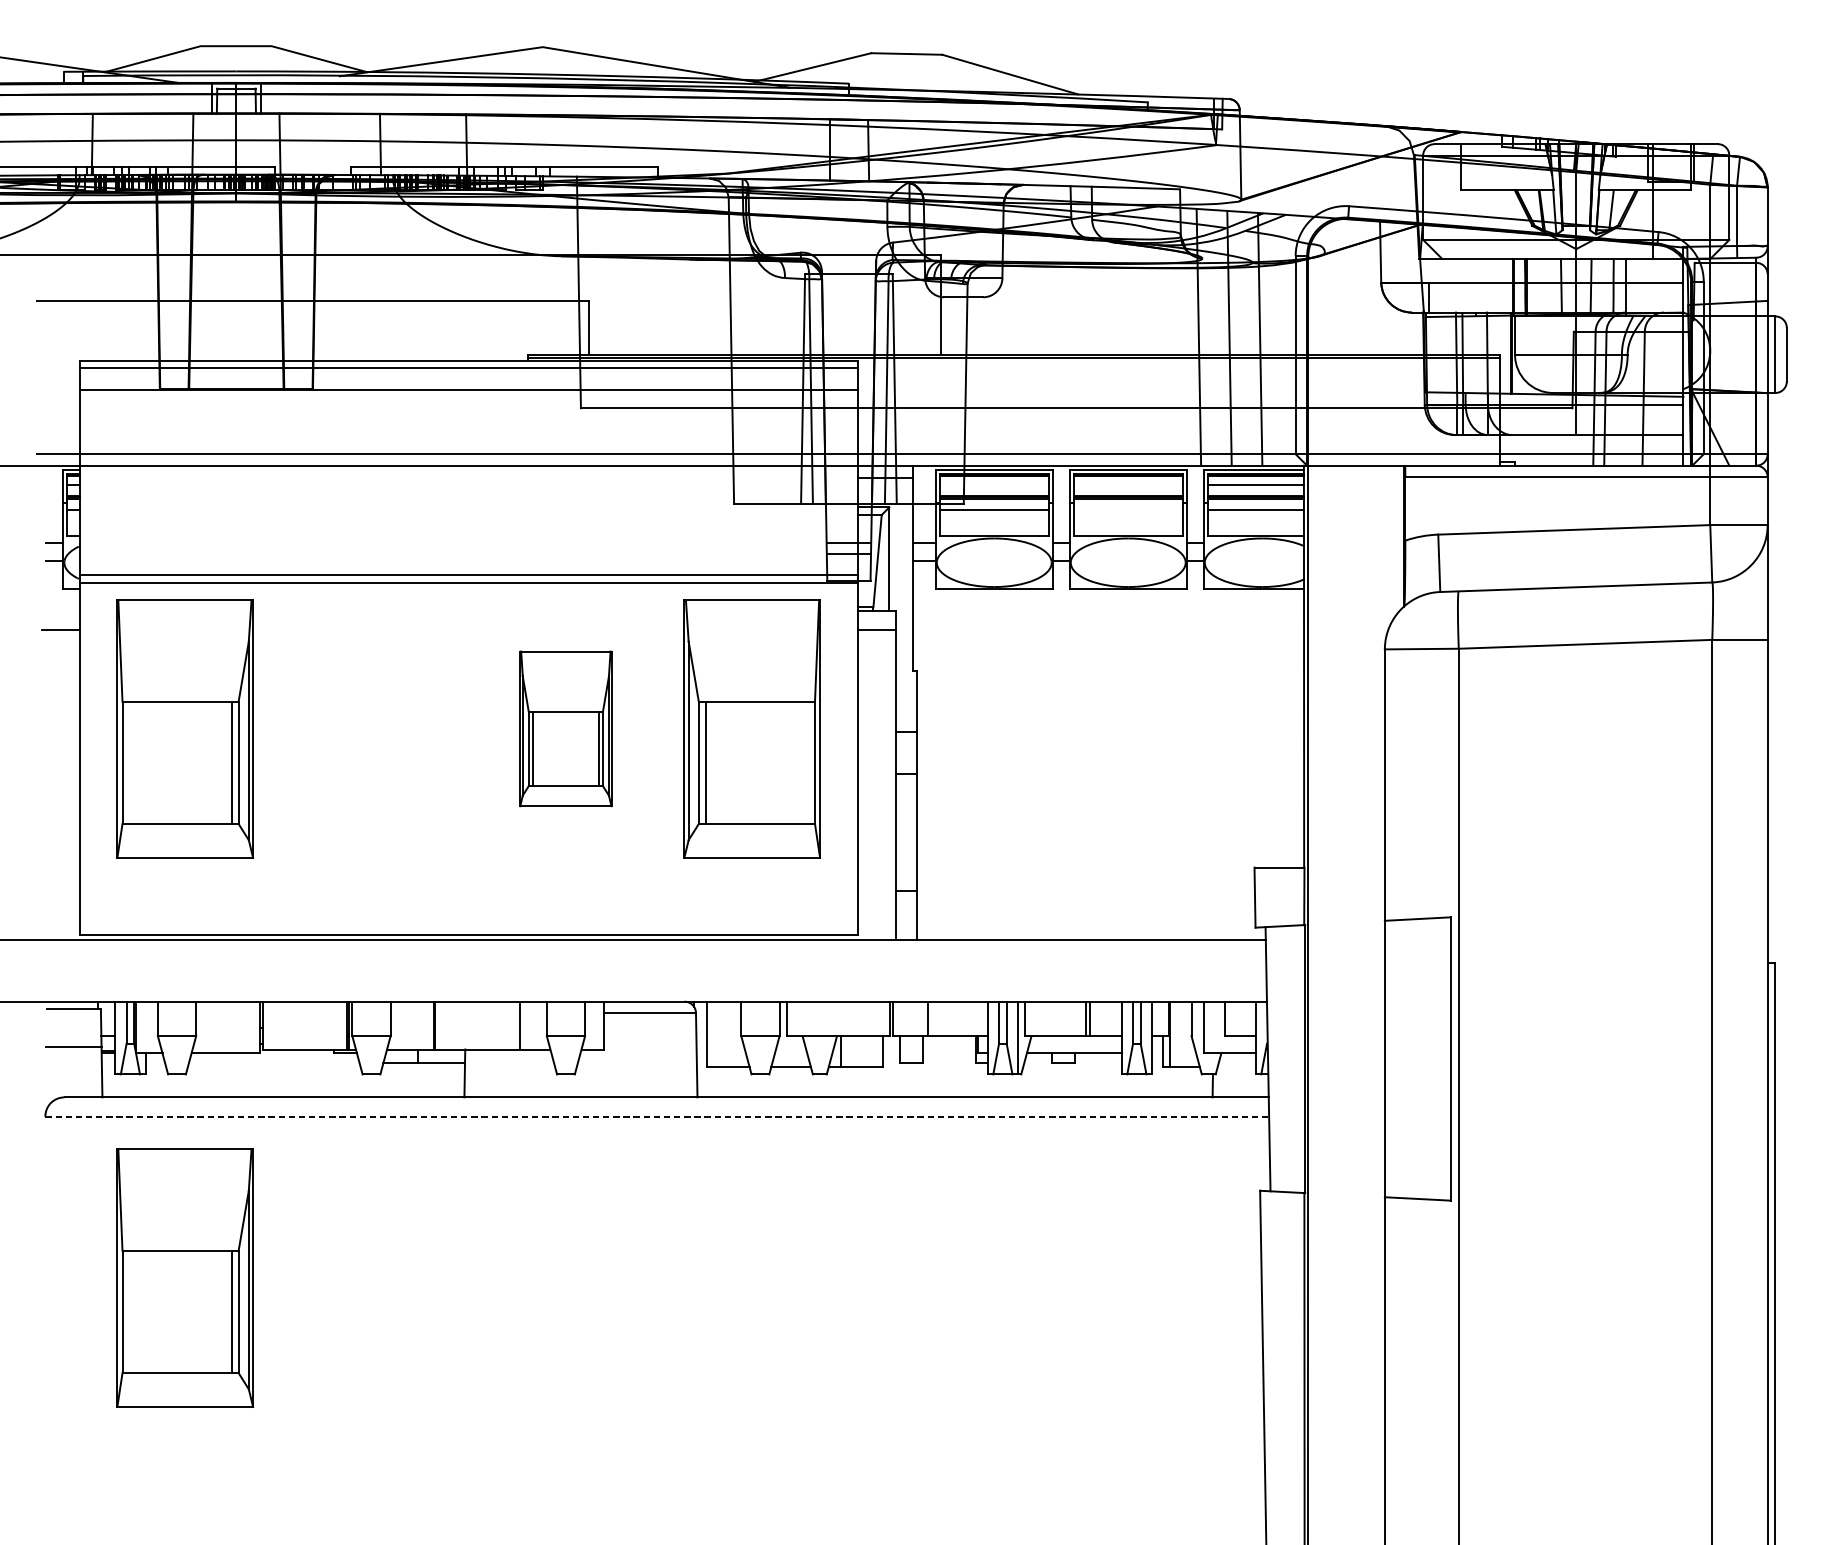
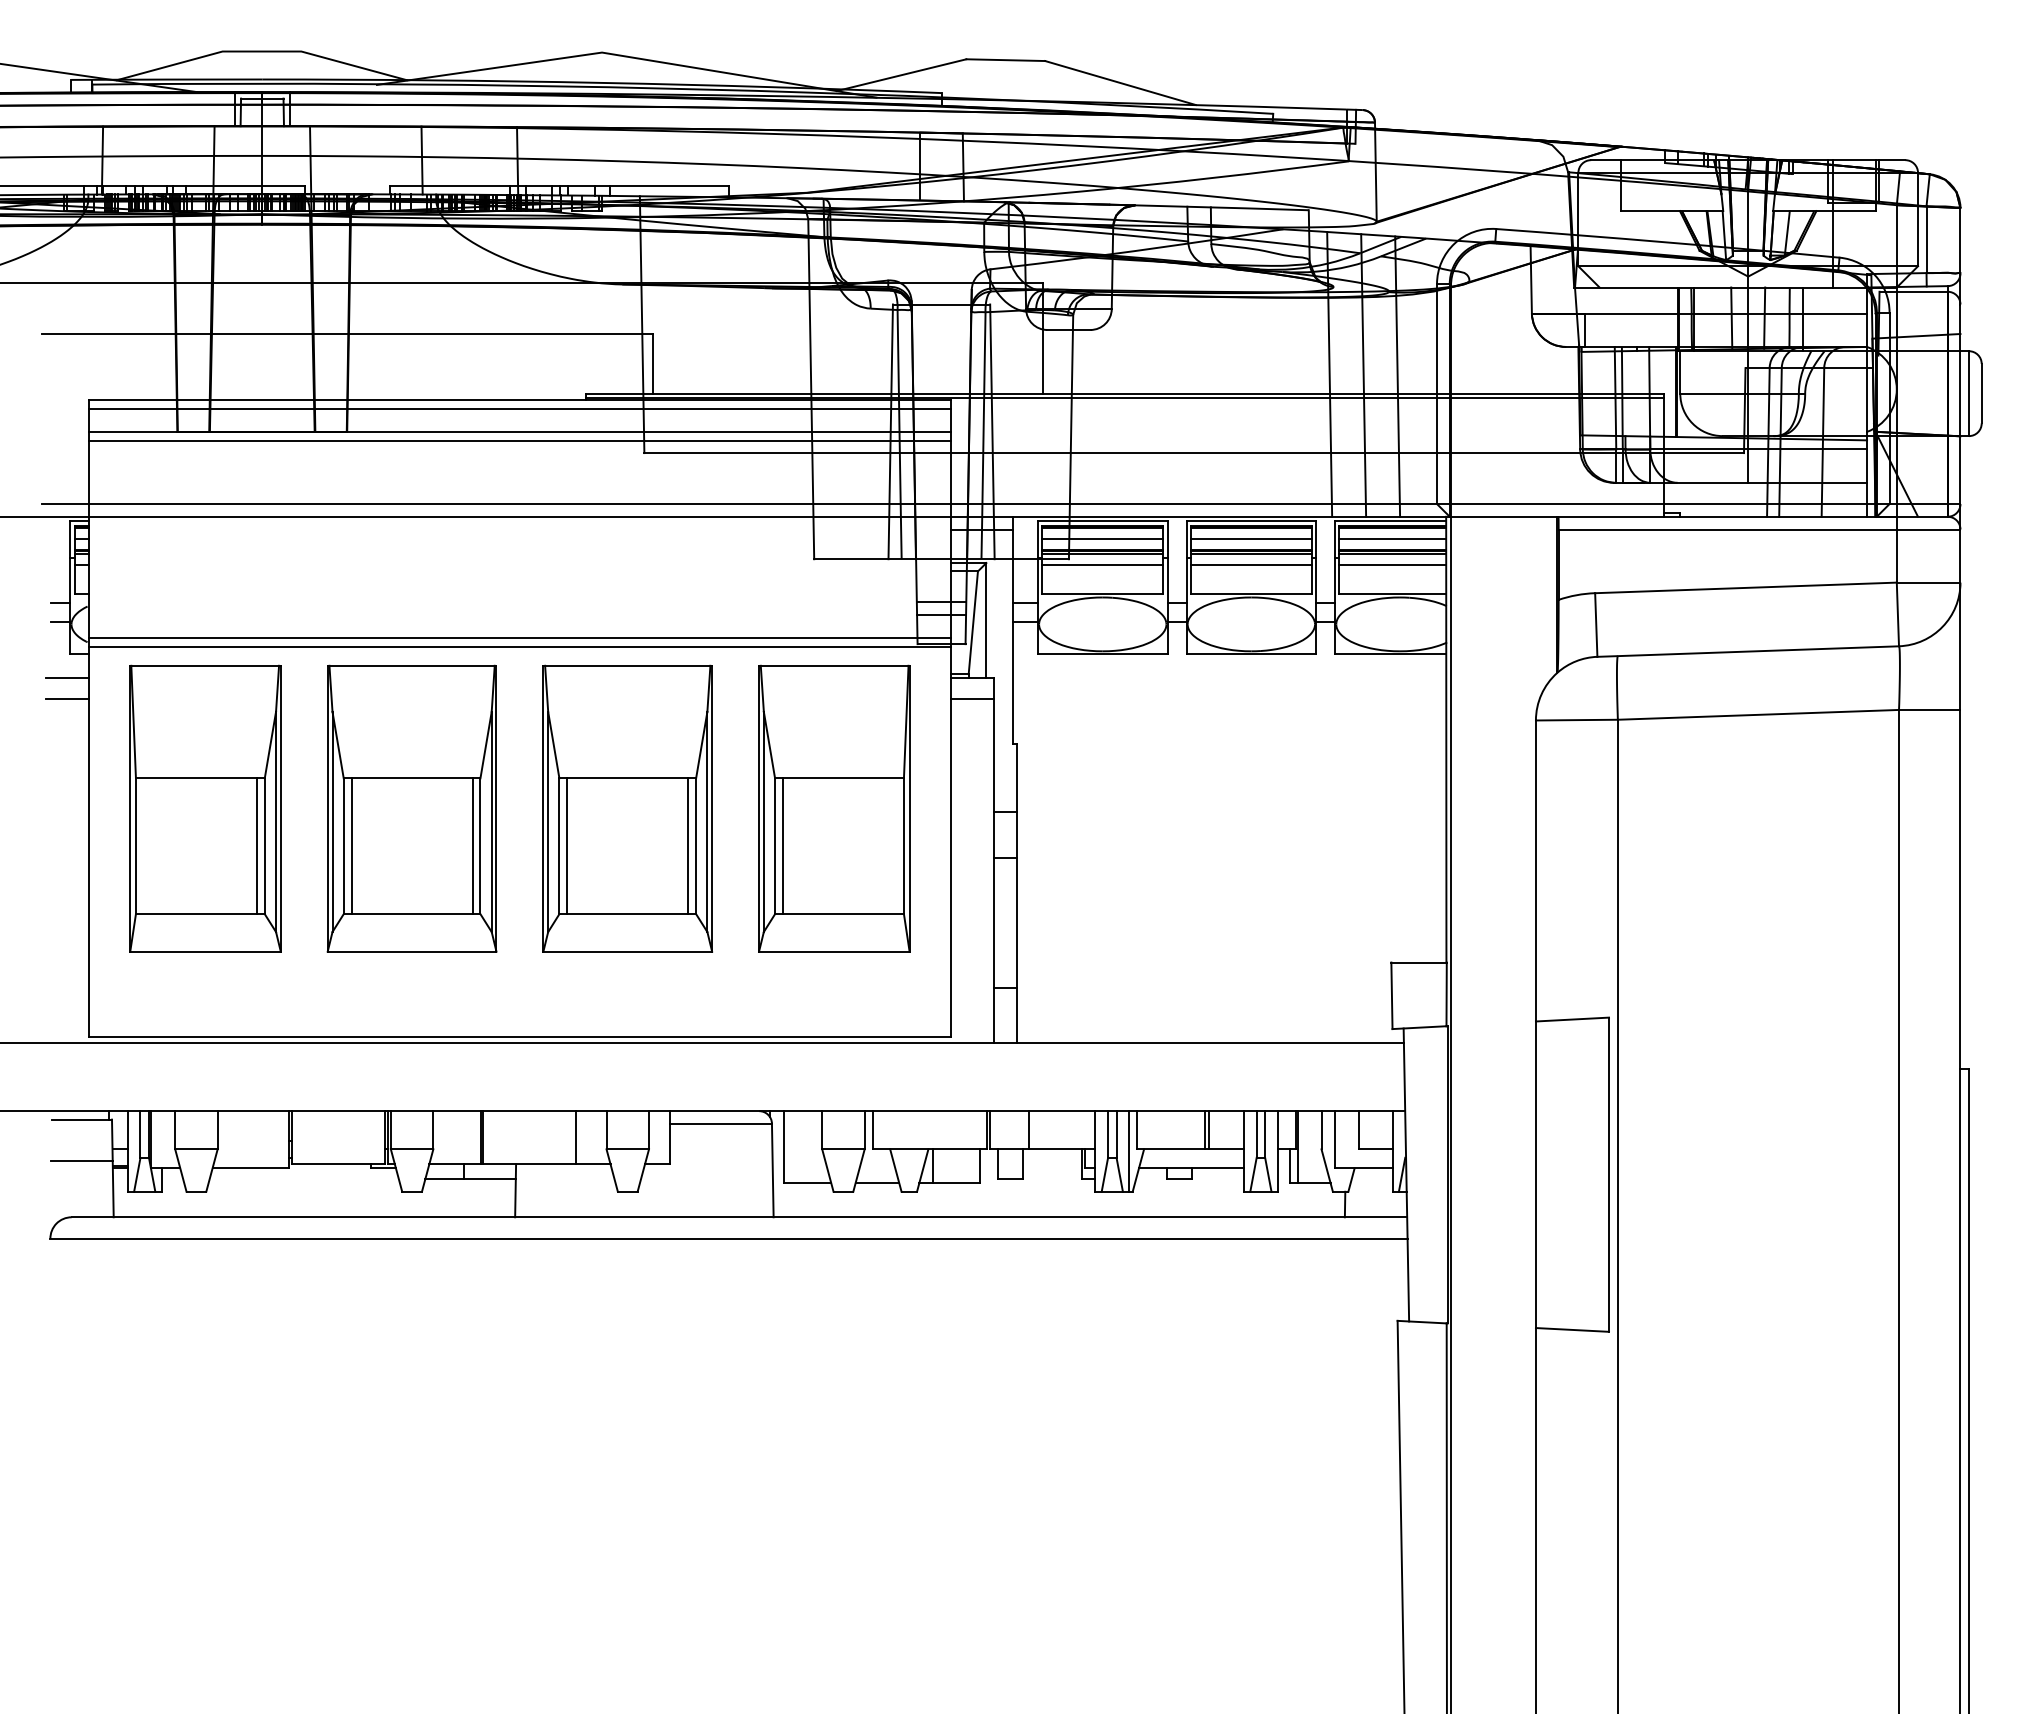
line: (468, 396) -> (519, 440), added
line: (994, 485) -> (1102, 538), added
line: (1127, 485) -> (1250, 538), added
line: (1127, 509) -> (1250, 565), added
line: (60, 611) -> (67, 678), added
part: (370, 728) -> (411, 808), added
part: (565, 728) -> (627, 808), size x1.67
line: (657, 1116) -> (729, 1238), dashed -> solid
part: (185, 1277) -> (205, 1417), removed

